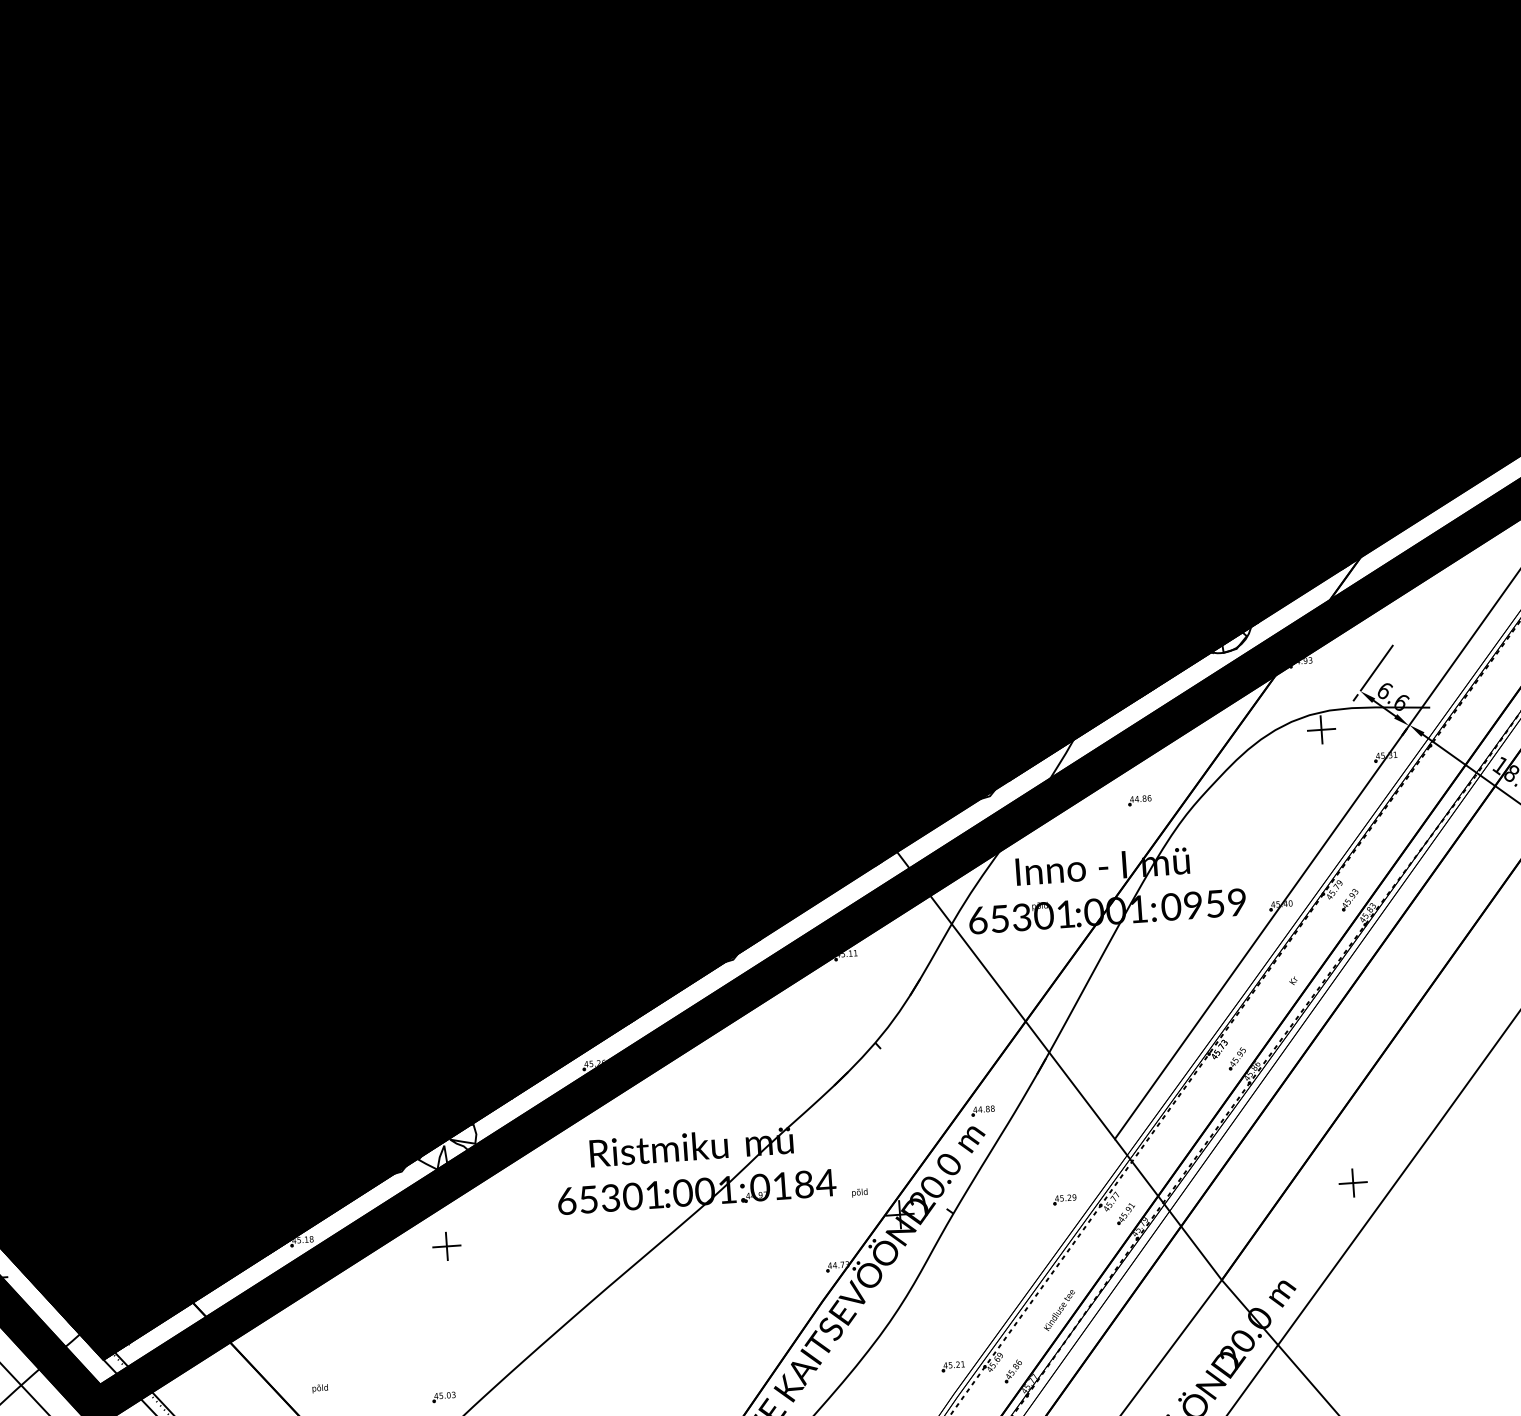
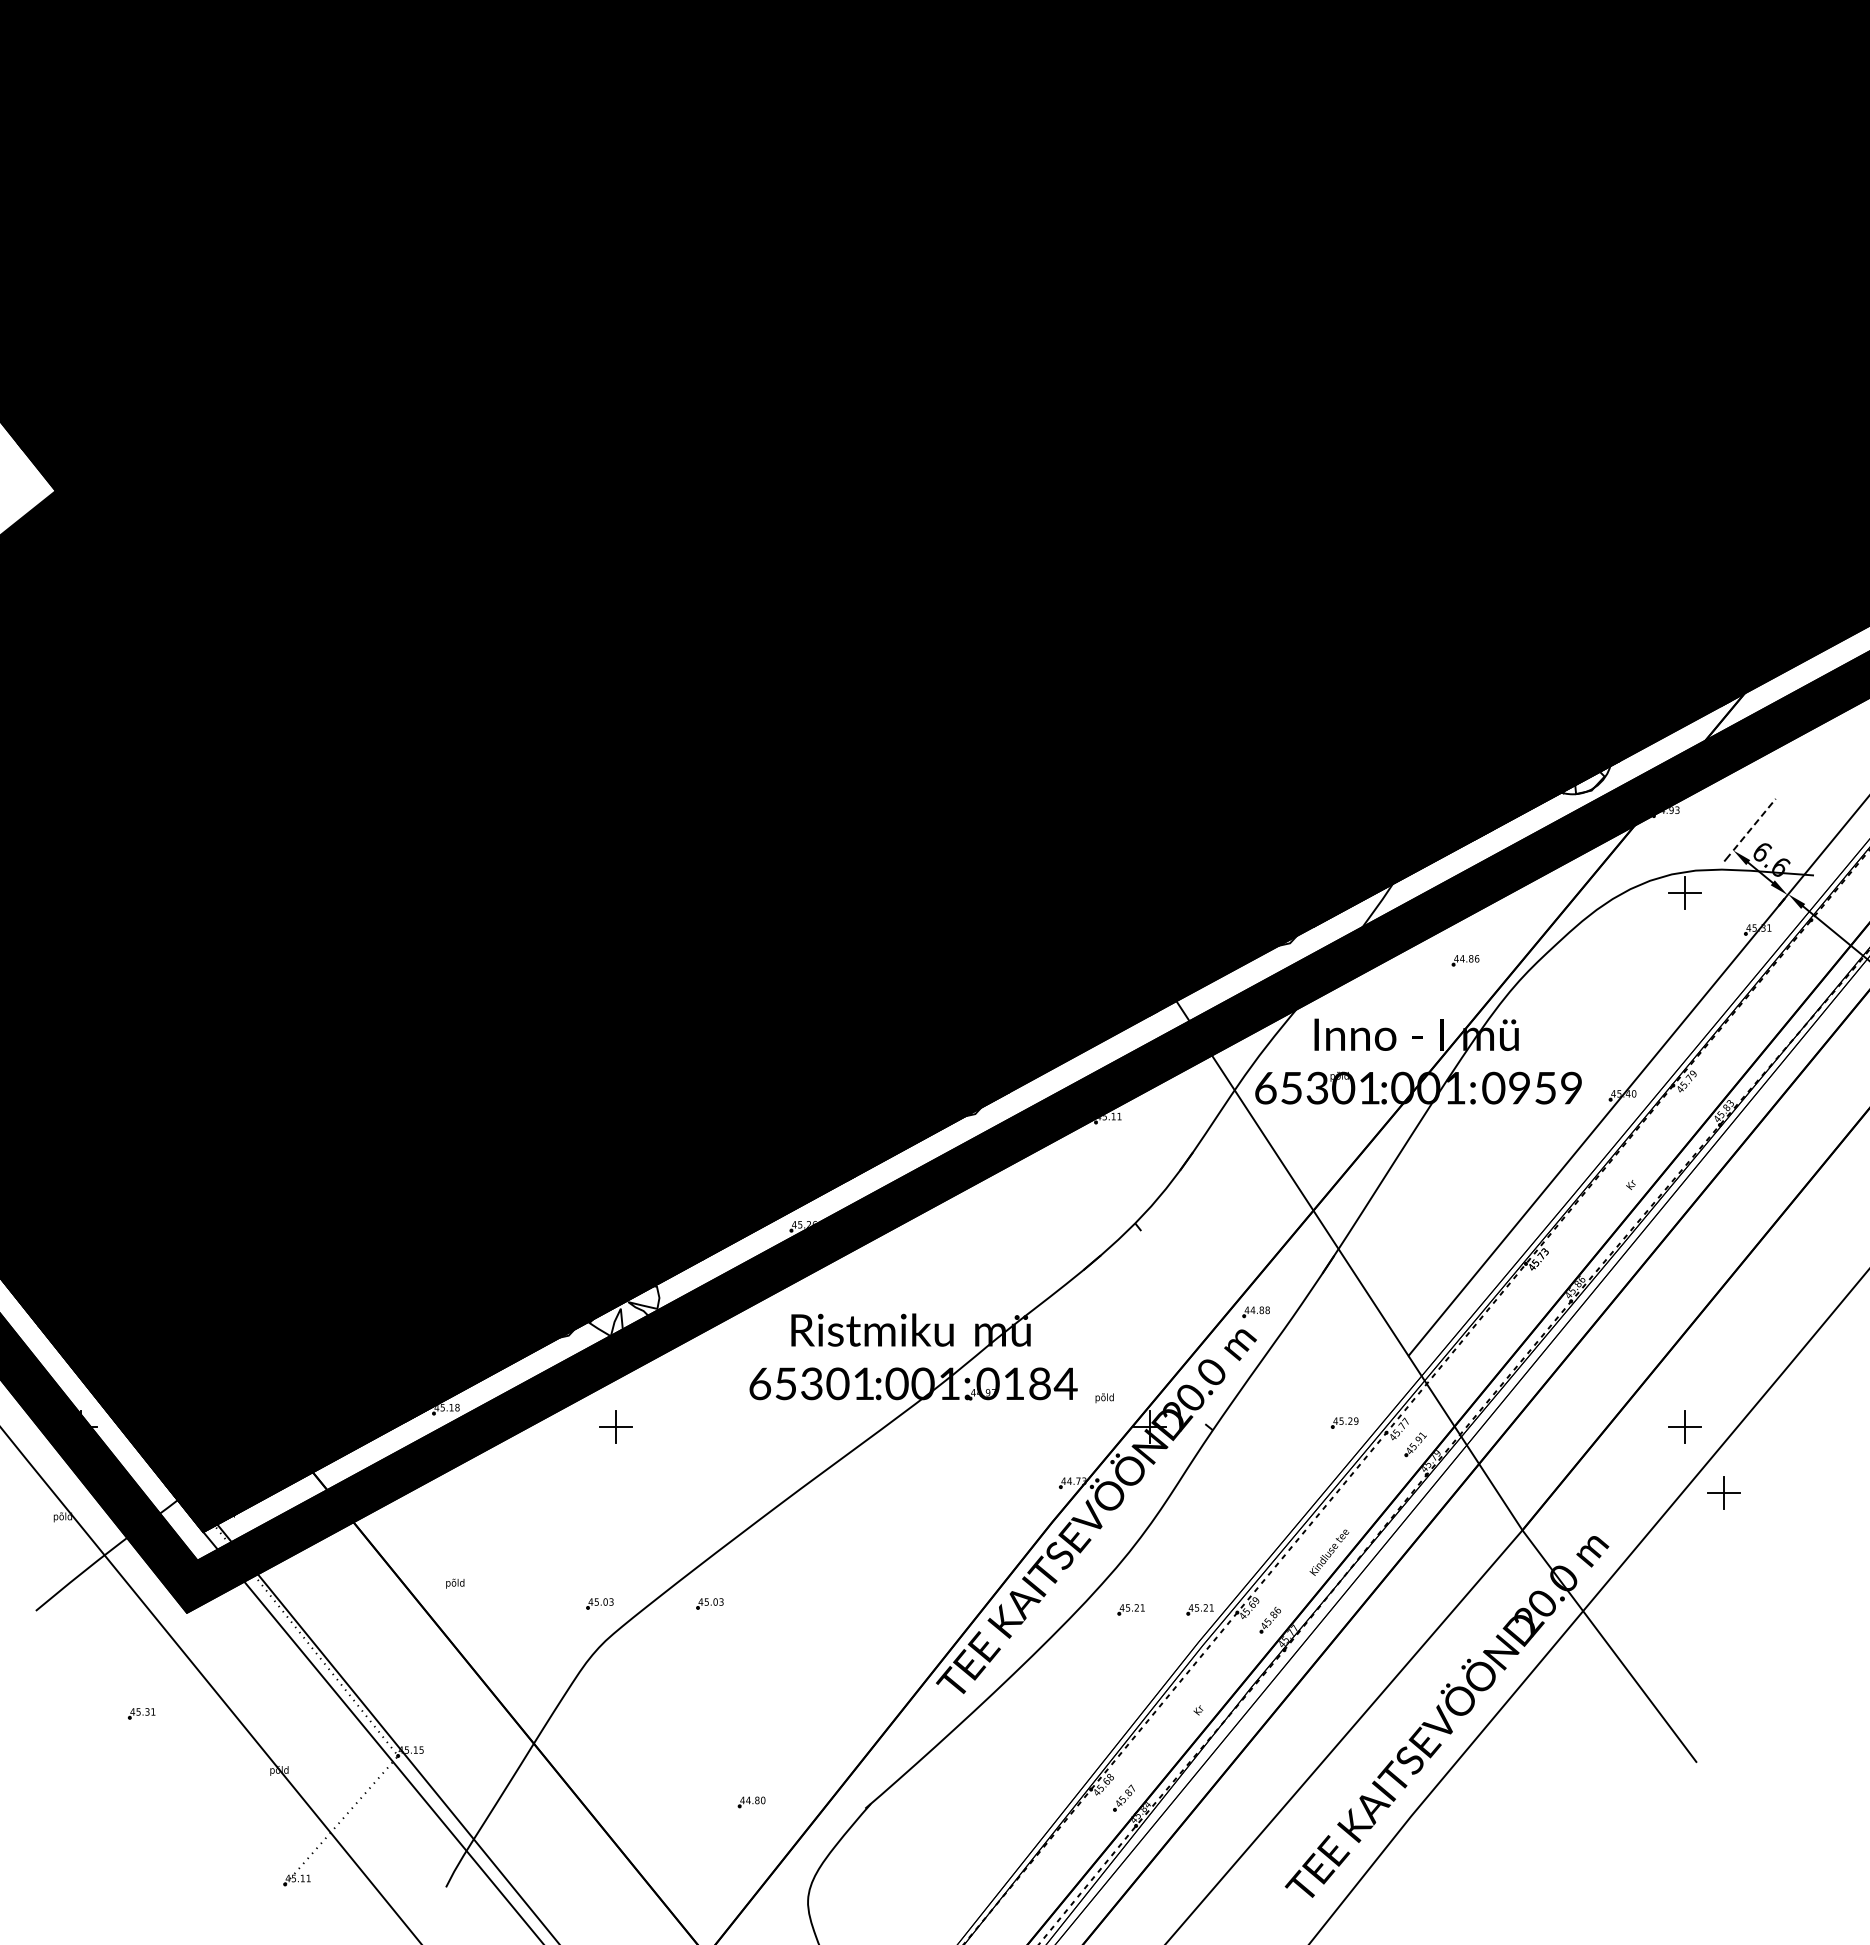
line: (1376, 667) -> (1754, 824), solid -> dashed
part: (1350, 899) -> (1704, 1094), removed
part: (1237, 1058) -> (1558, 1271), removed
part: (1390, 1236) -> (1723, 1492), added
part: (894, 1370) -> (1130, 1609), added
part: (536, 1390) -> (709, 1603), added

